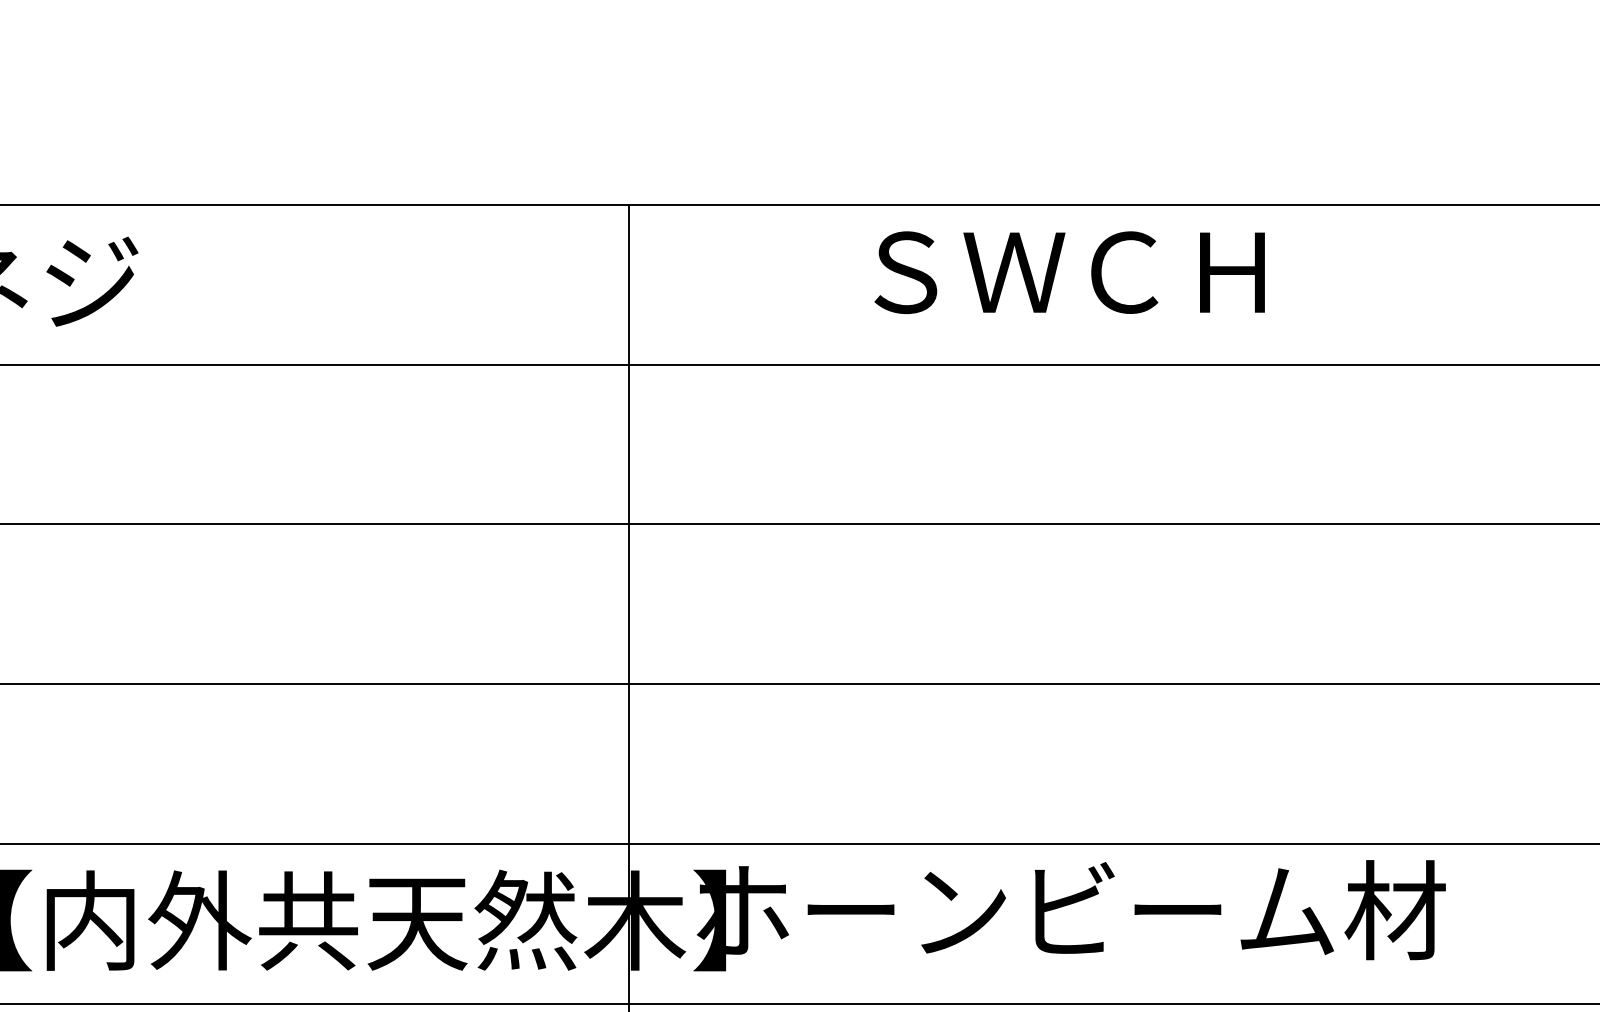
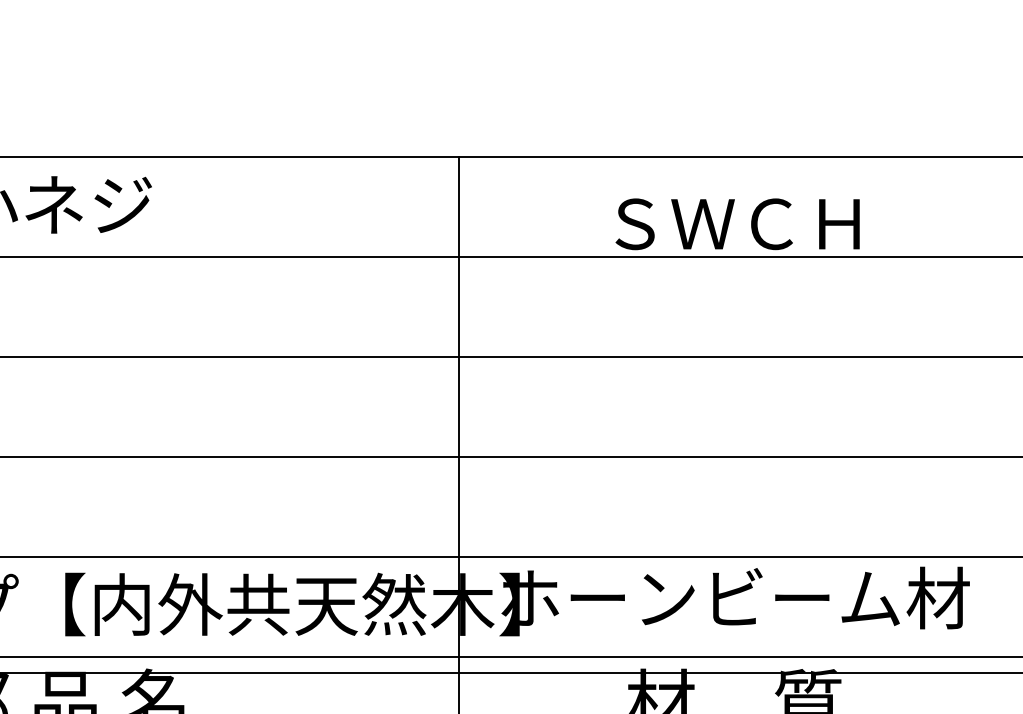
text: (1069, 272) -> (737, 224), moved

